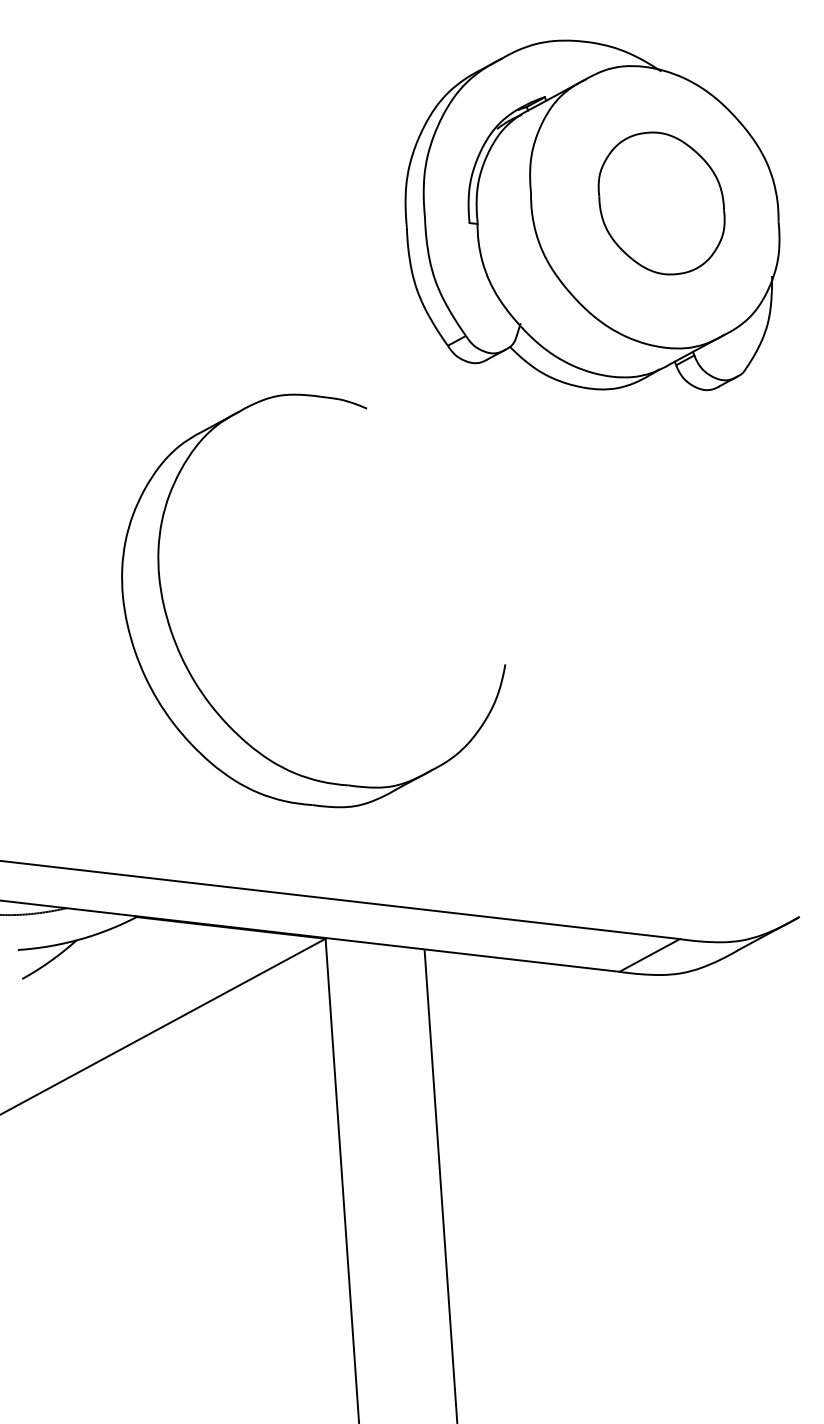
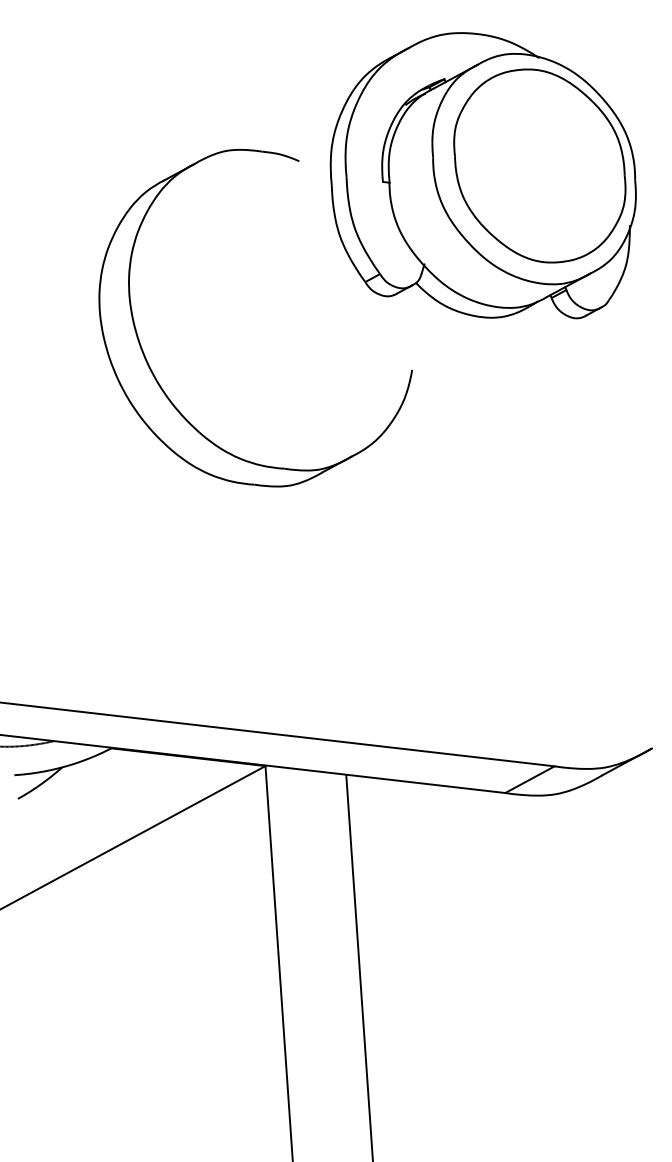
part: (661, 203) -> (539, 166), size x1.67
part: (186, 664) -> (151, 370), moved

